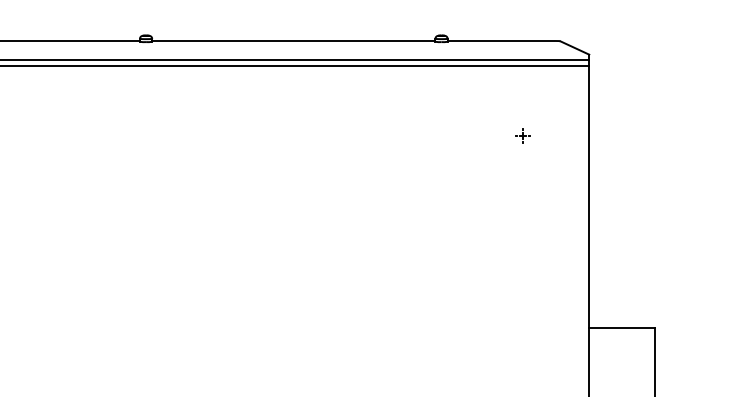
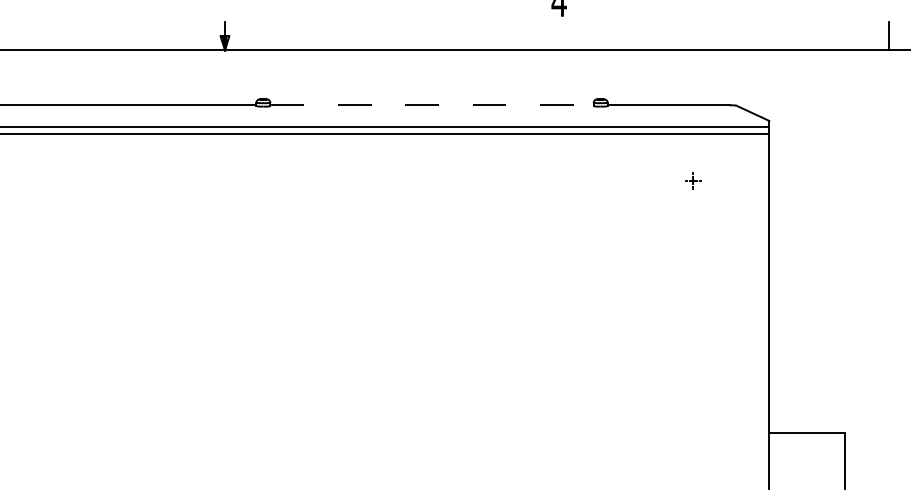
line: (294, 41) -> (432, 105), solid -> dashed
part: (522, 135) -> (693, 180), moved

